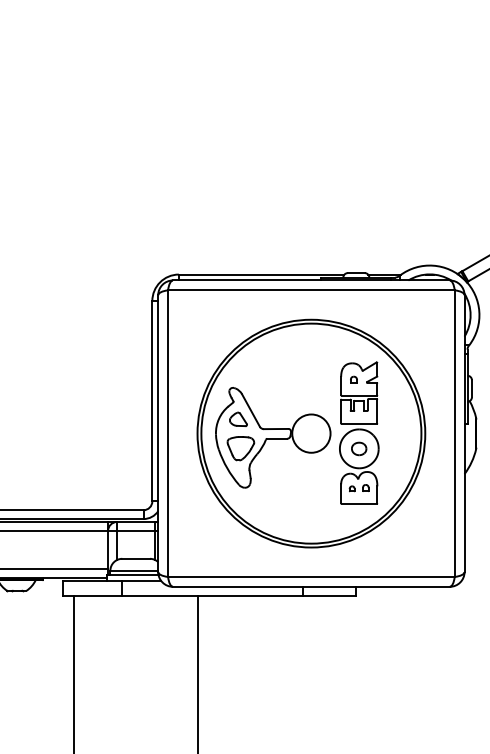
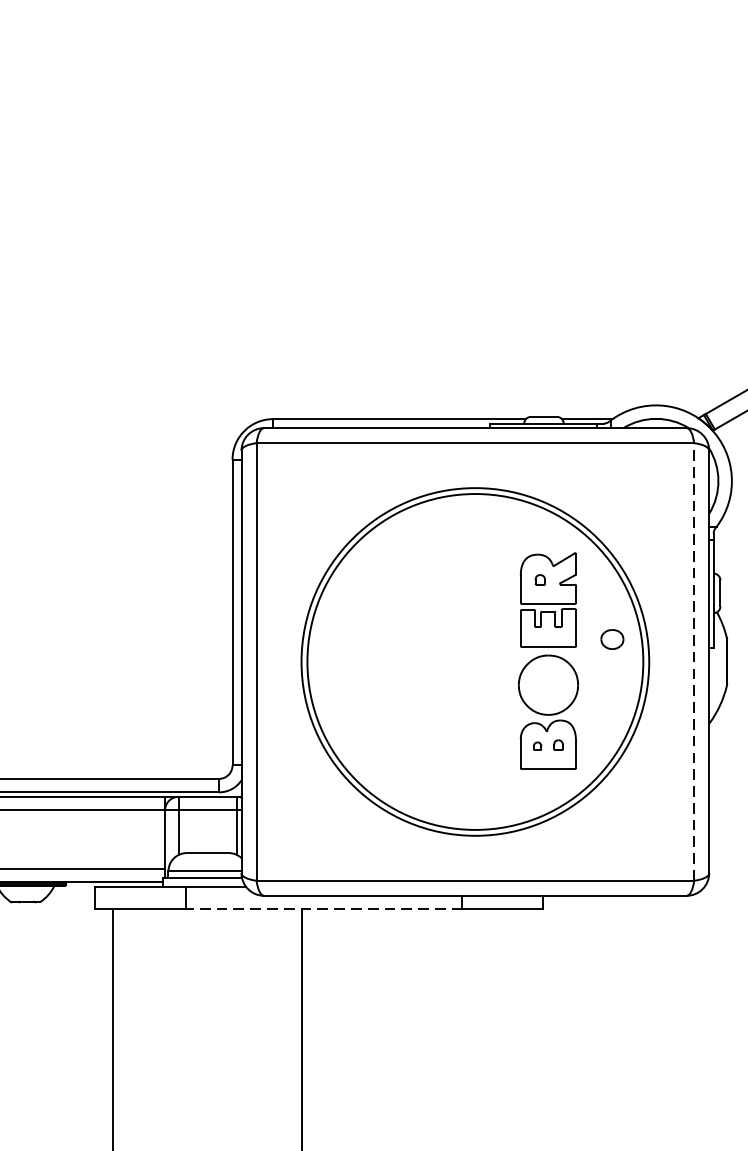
line: (454, 433) -> (693, 661), solid -> dashed
part: (273, 437) -> (417, 667), removed
part: (359, 448) -> (612, 638), moved
line: (212, 595) -> (324, 909), solid -> dashed

